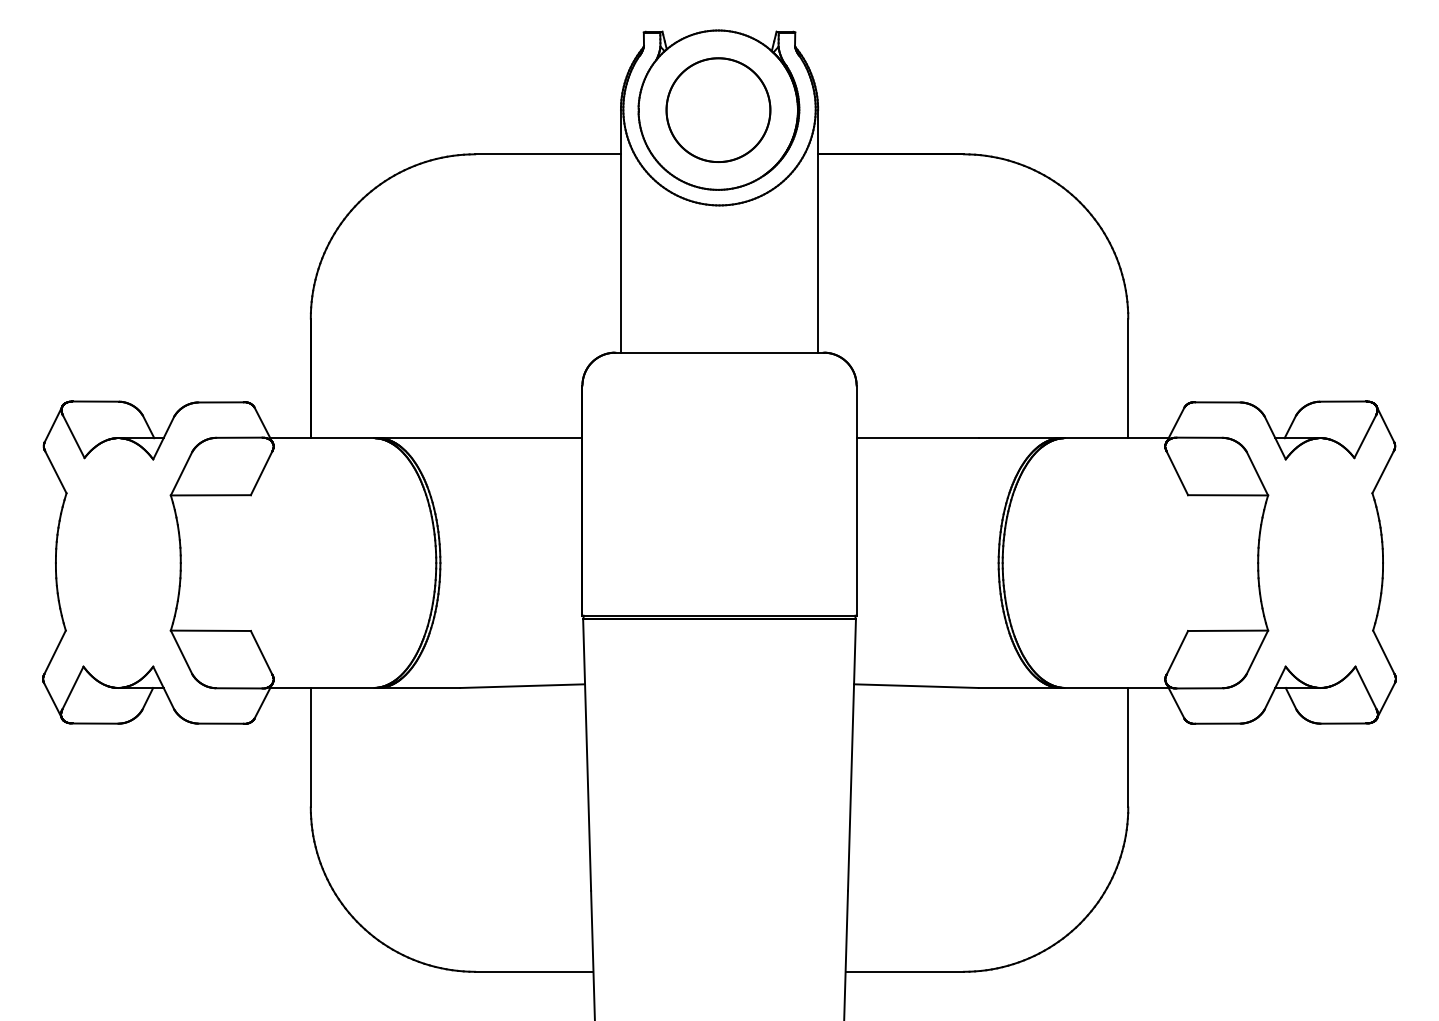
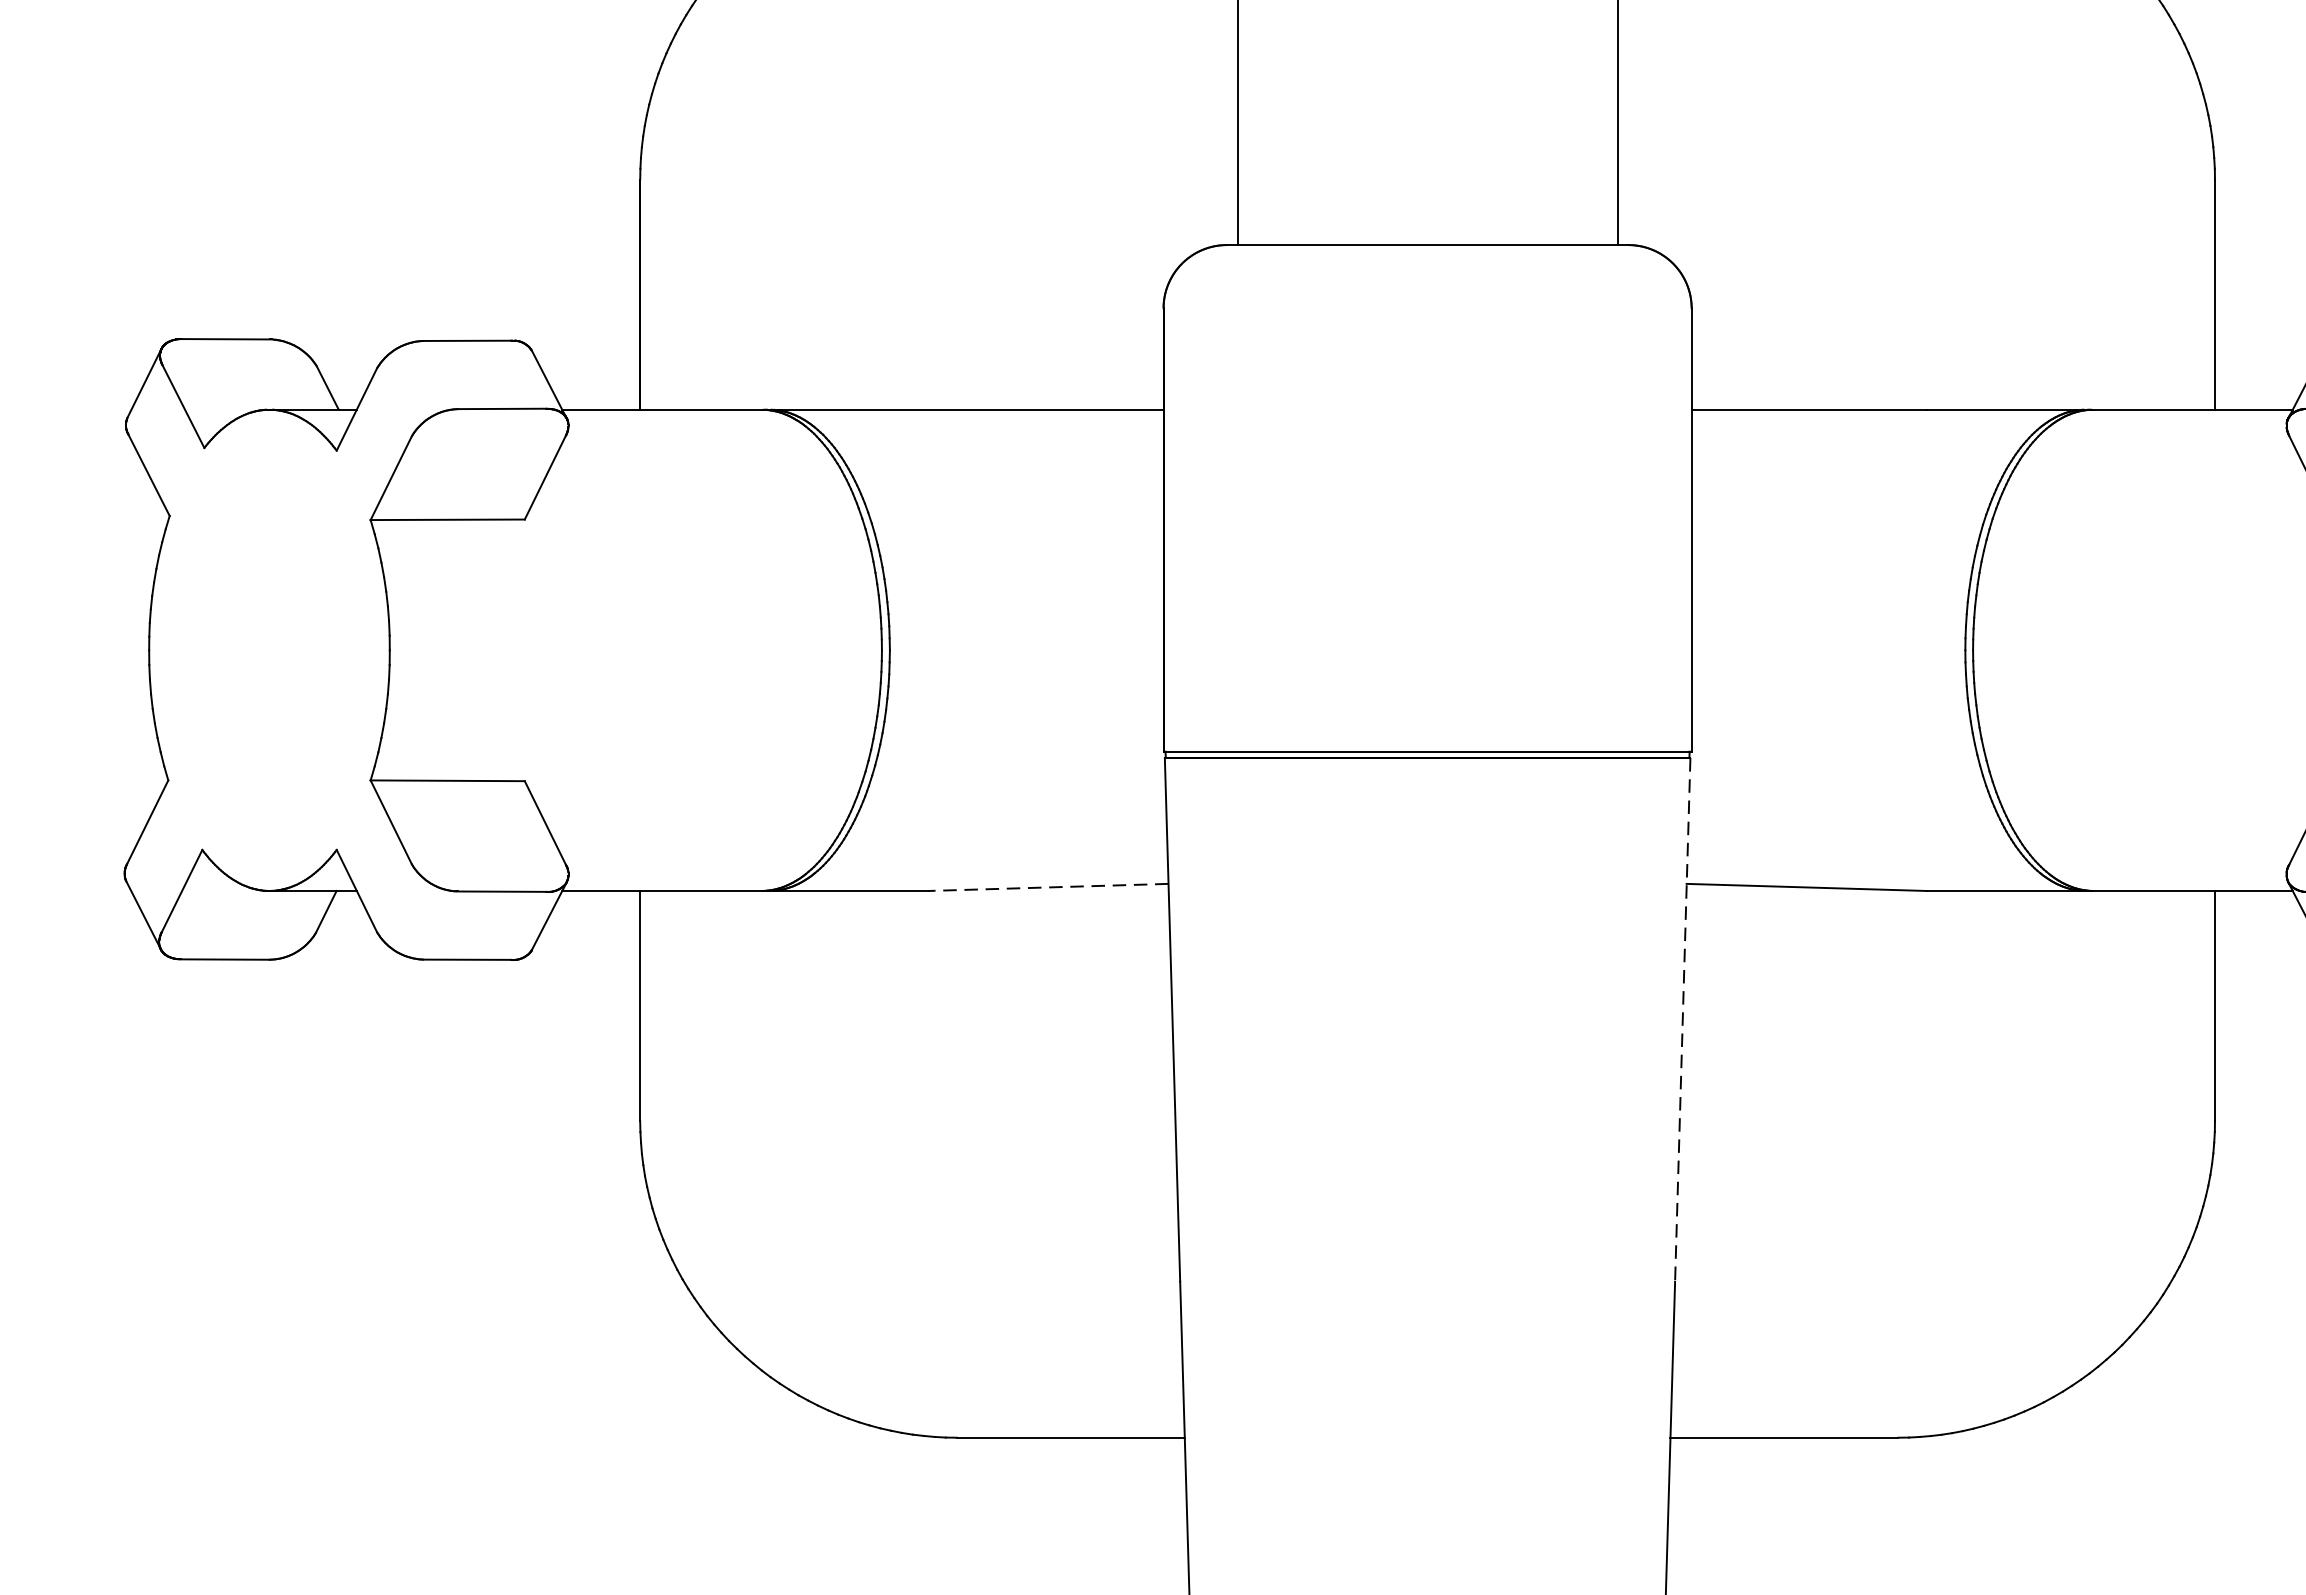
line: (522, 686) -> (1048, 888), solid -> dashed
line: (851, 754) -> (1681, 1019), solid -> dashed

